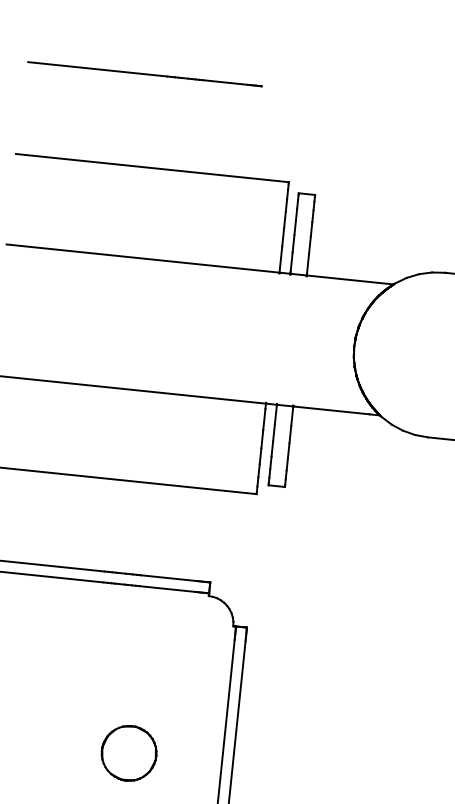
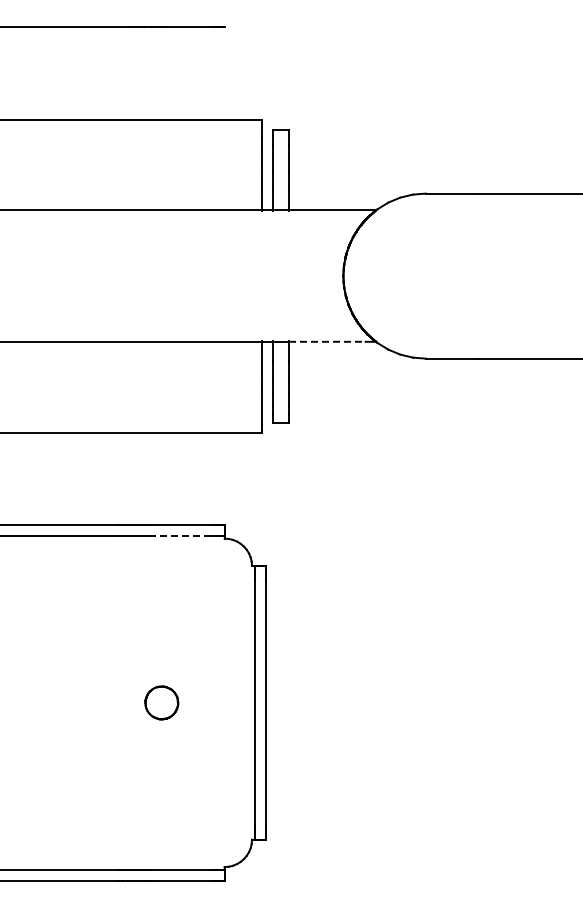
line: (331, 410) -> (327, 341), solid -> dashed
line: (168, 588) -> (183, 535), solid -> dashed
part: (128, 752) -> (161, 702), size x0.6

